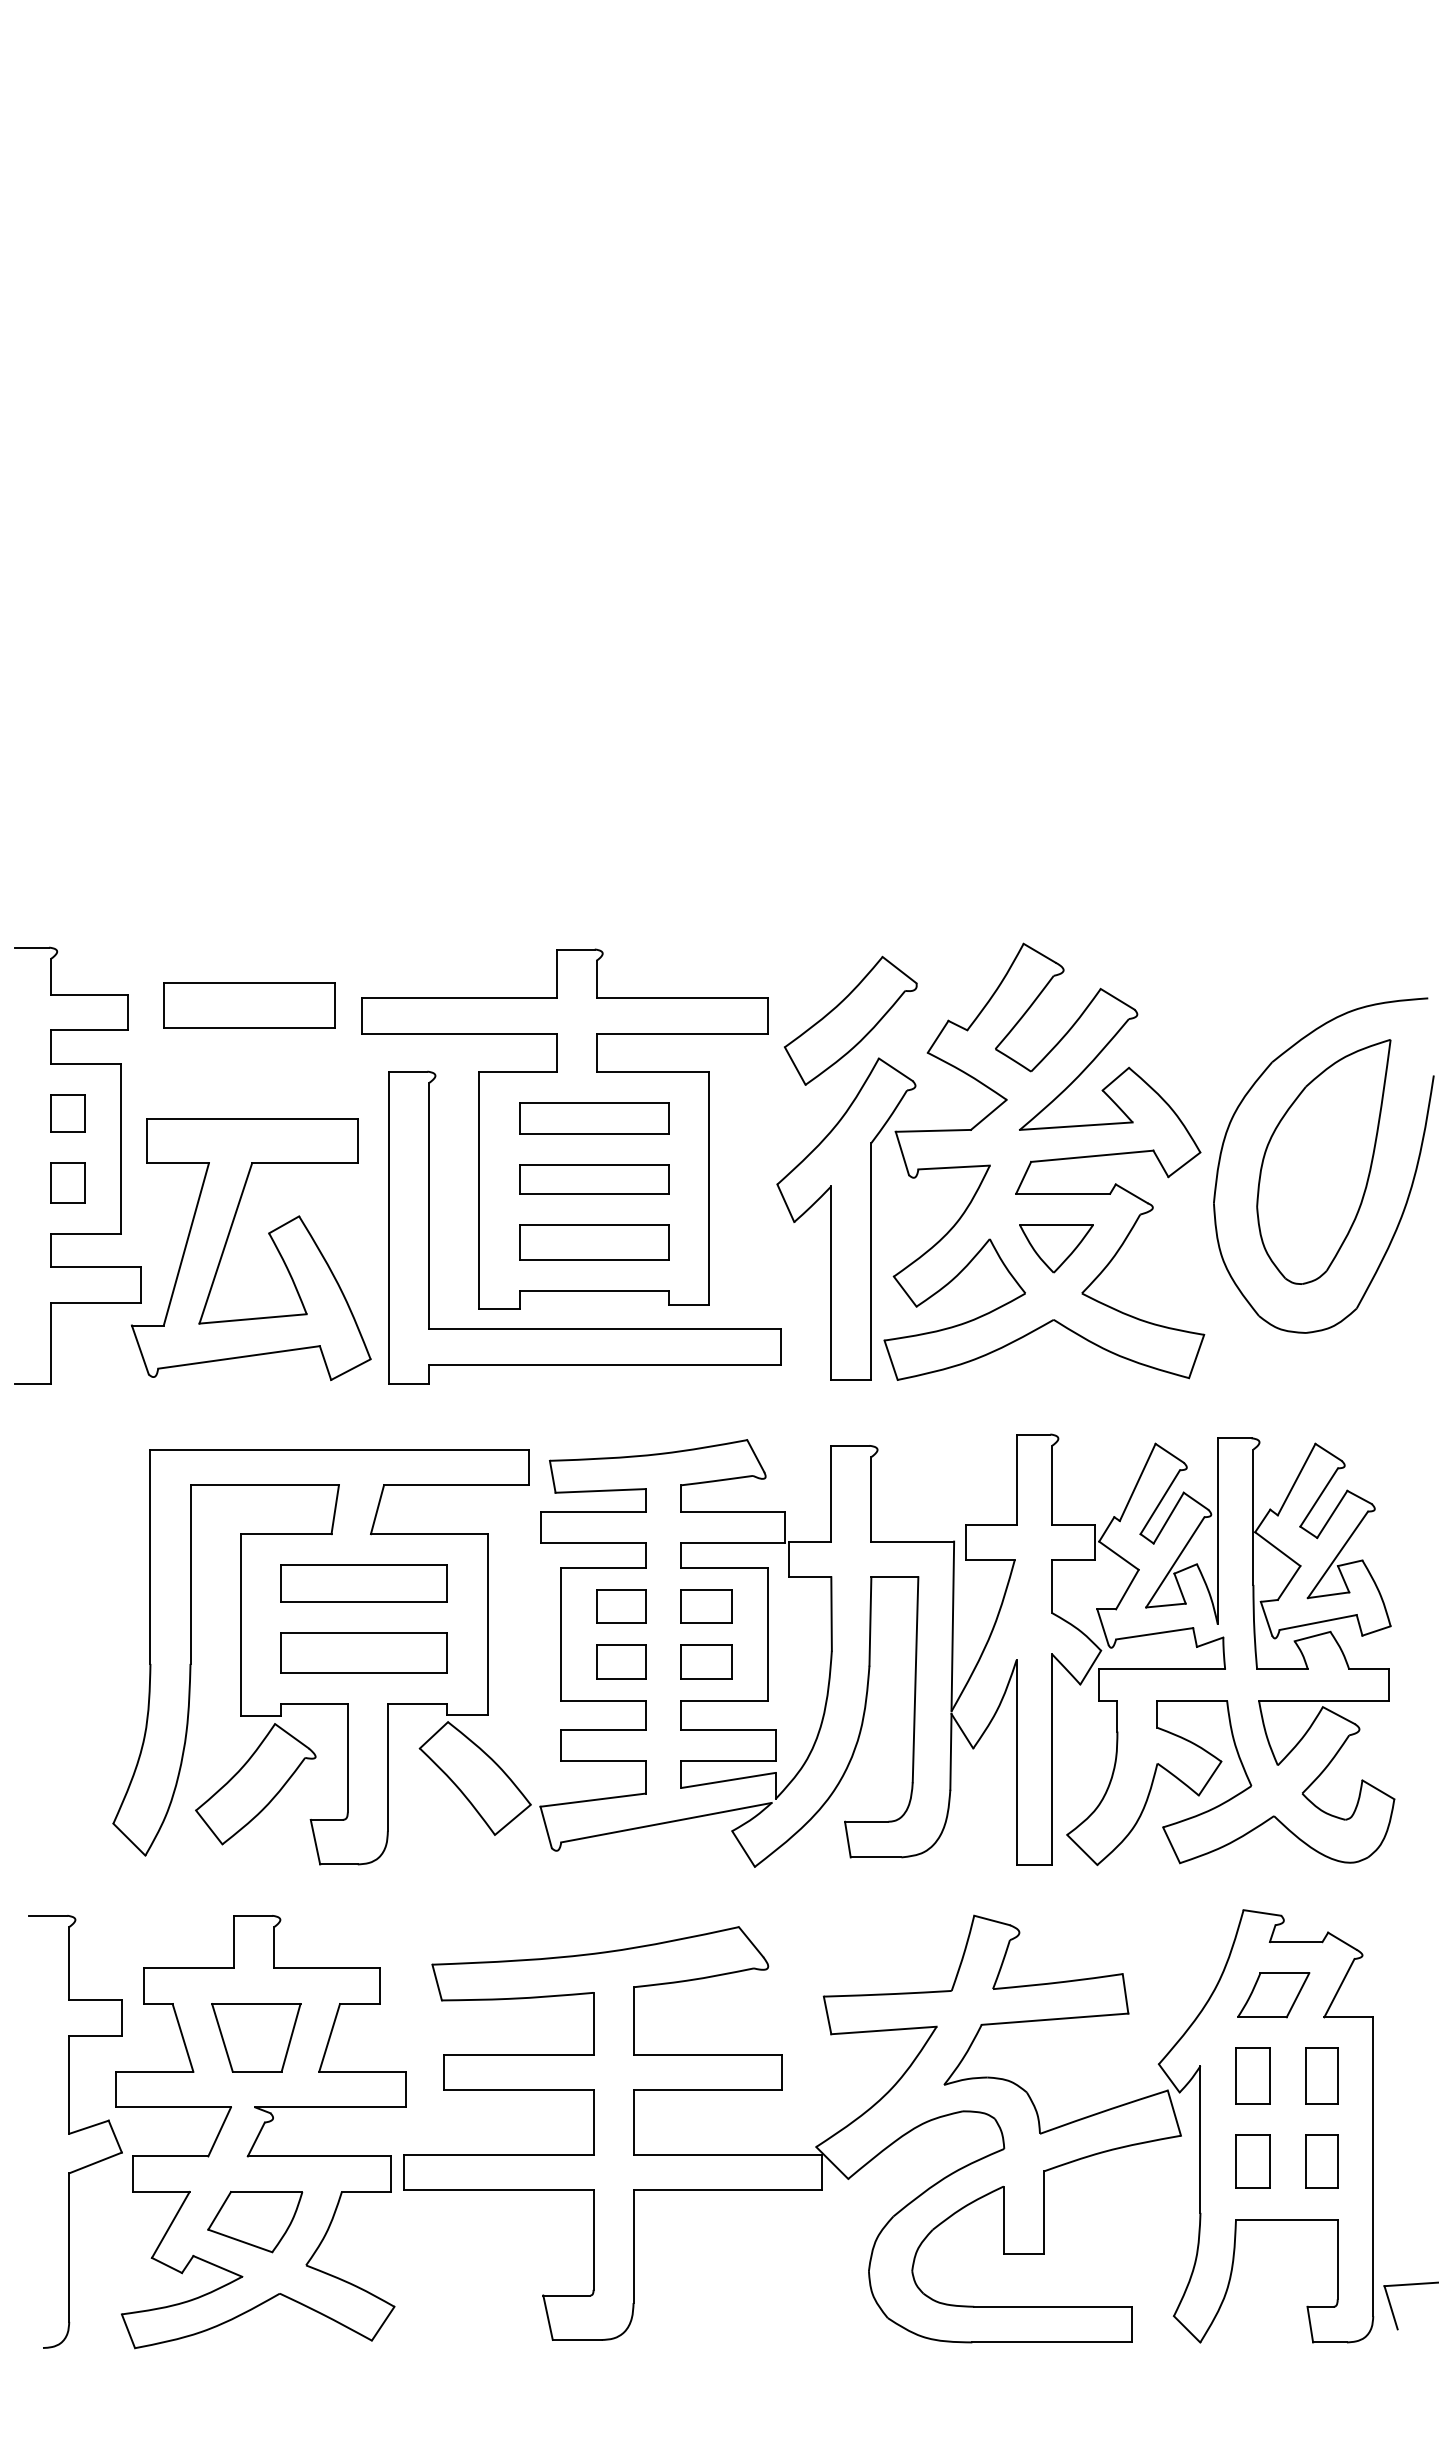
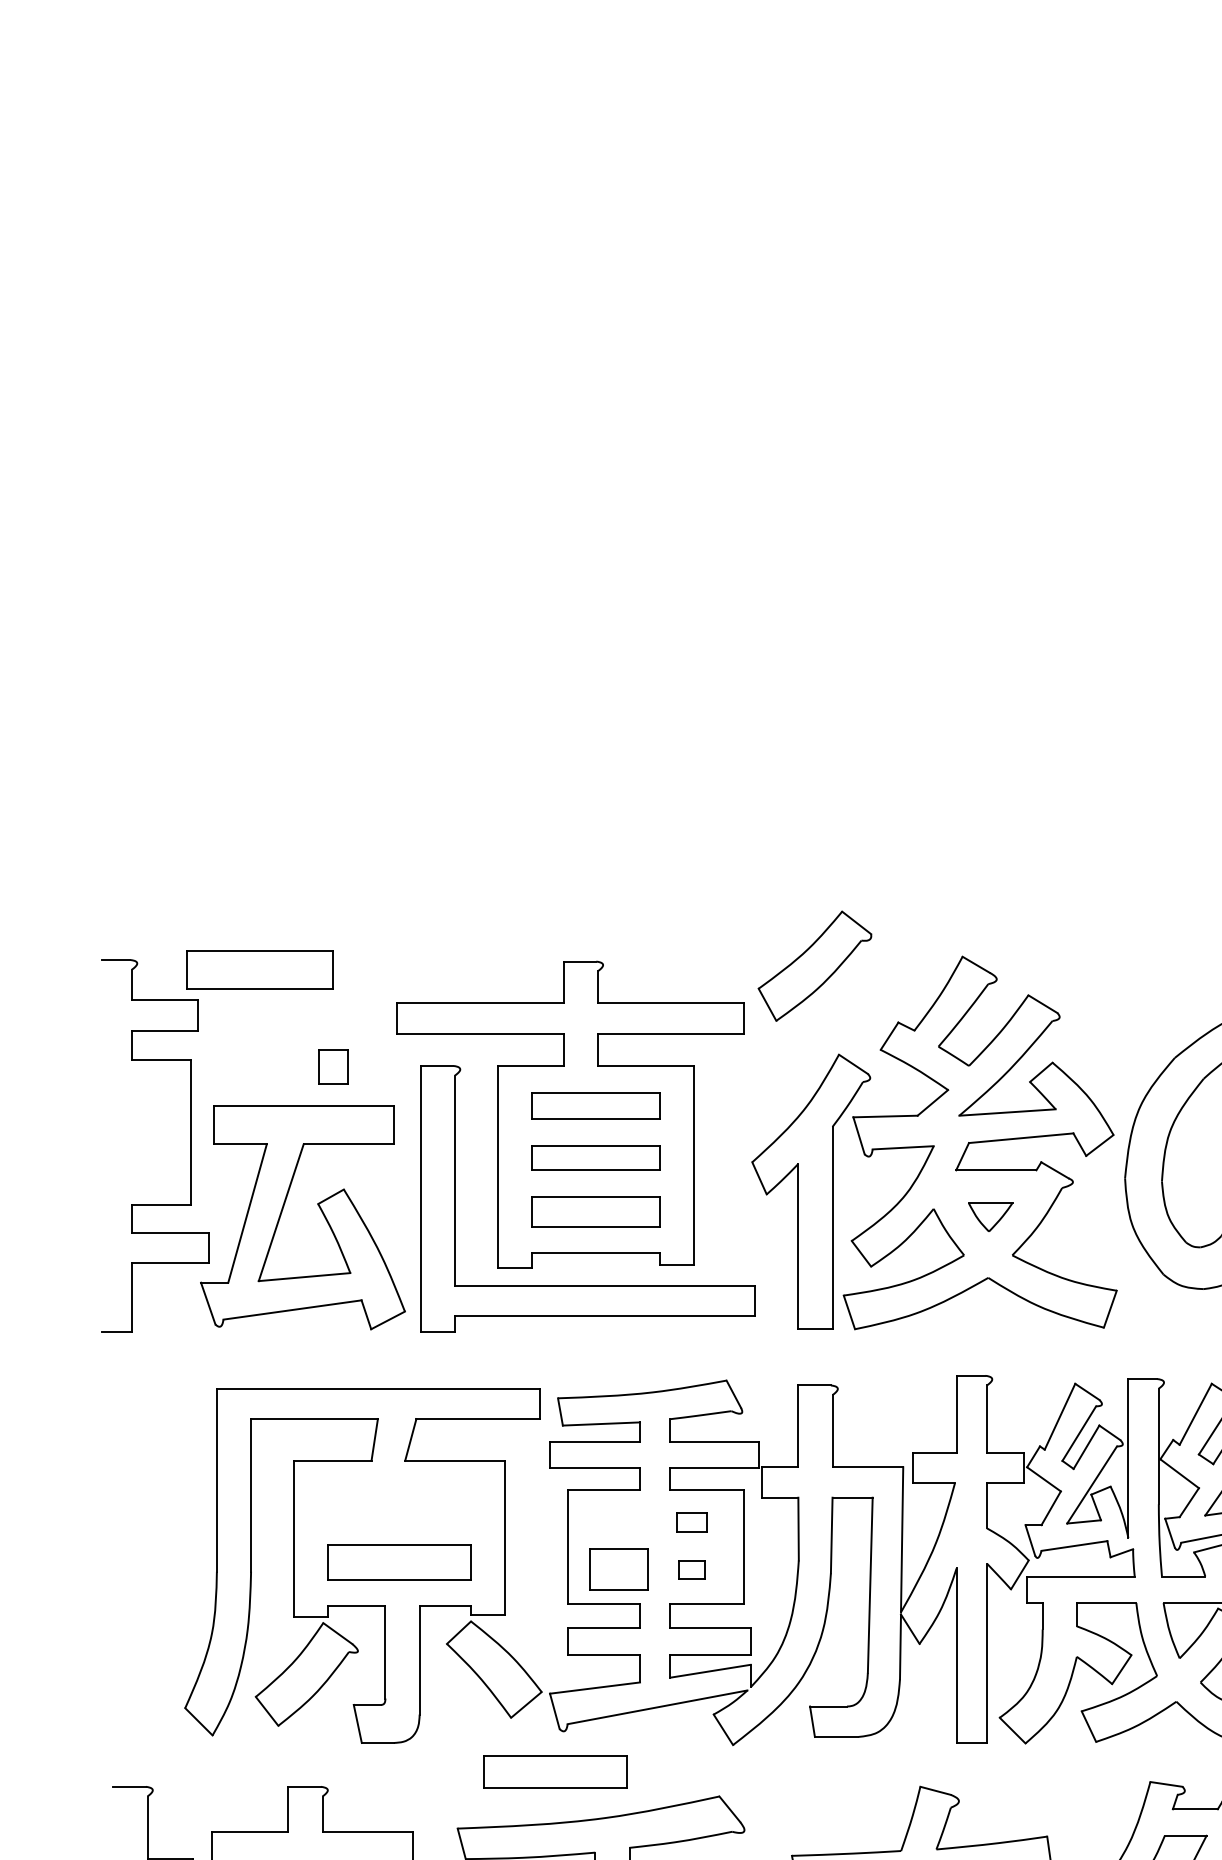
part: (249, 1005) -> (260, 970), moved
part: (850, 1020) -> (814, 965), moved
part: (67, 1113) -> (146, 1101), removed
part: (67, 1182) -> (333, 1066), moved
part: (1056, 1248) -> (990, 1216), size x0.7
part: (363, 1583) -> (555, 1772), moved
part: (621, 1606) -> (619, 1522), removed
part: (706, 1606) -> (691, 1522), size x0.7
part: (621, 1661) -> (619, 1569), size x1.4
part: (706, 1661) -> (691, 1569), size x0.6

